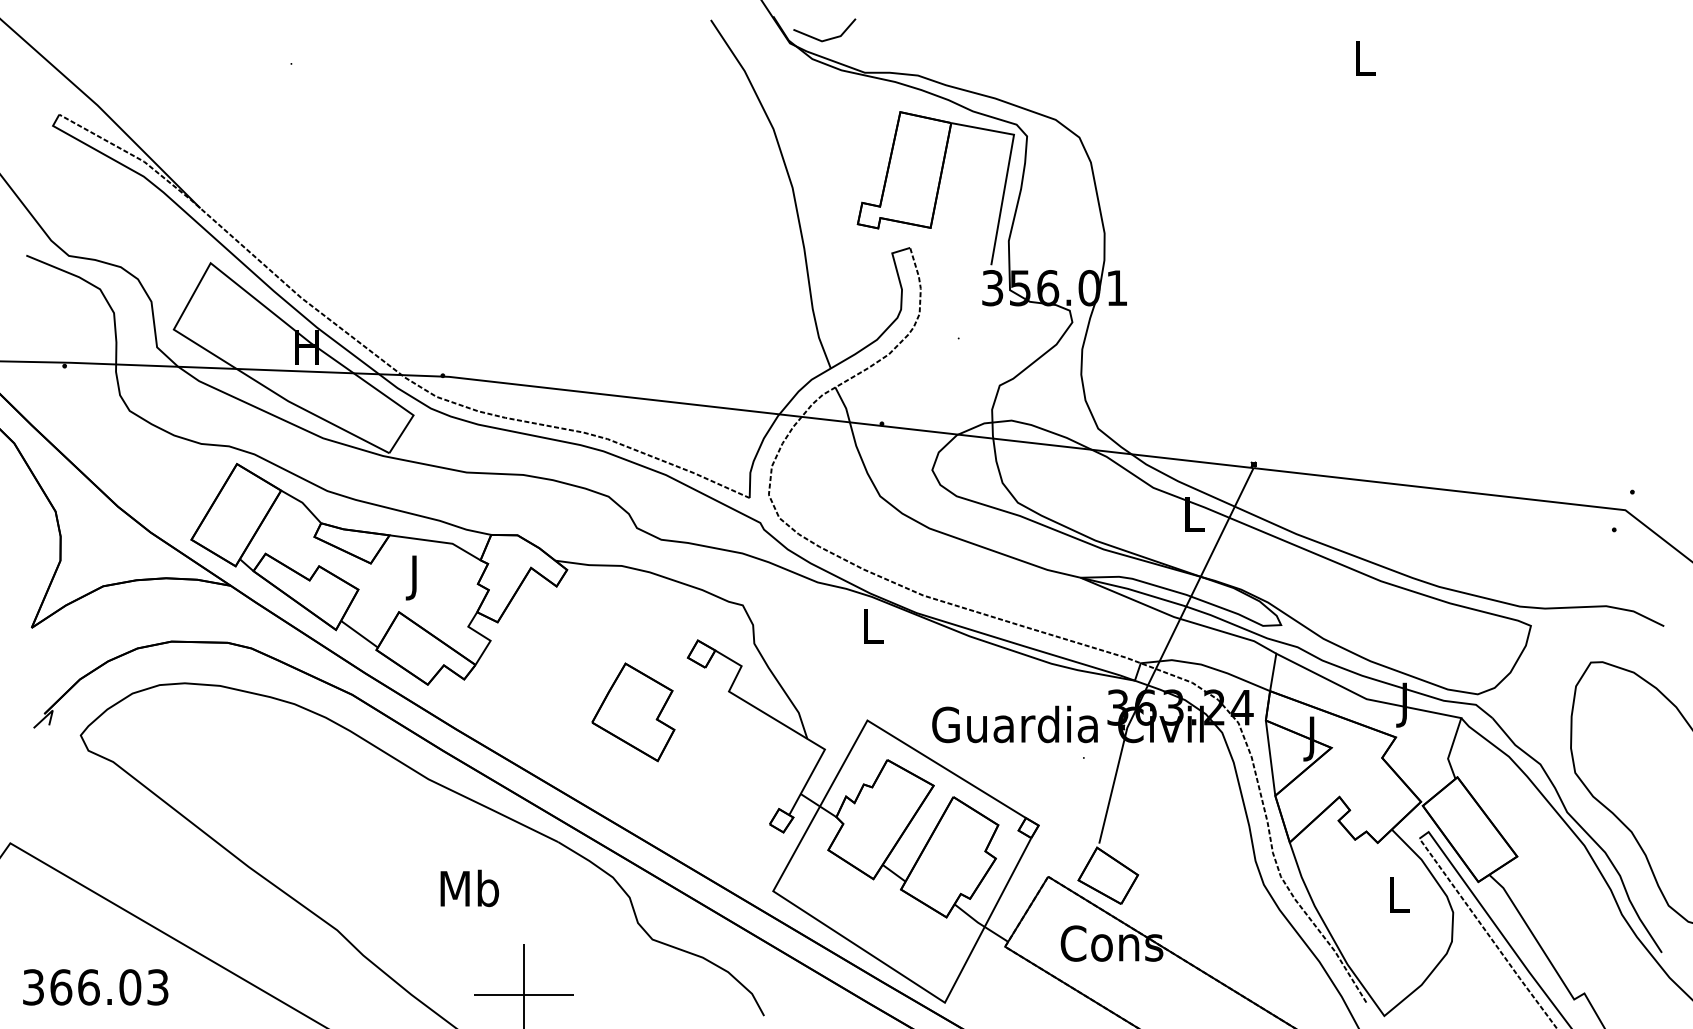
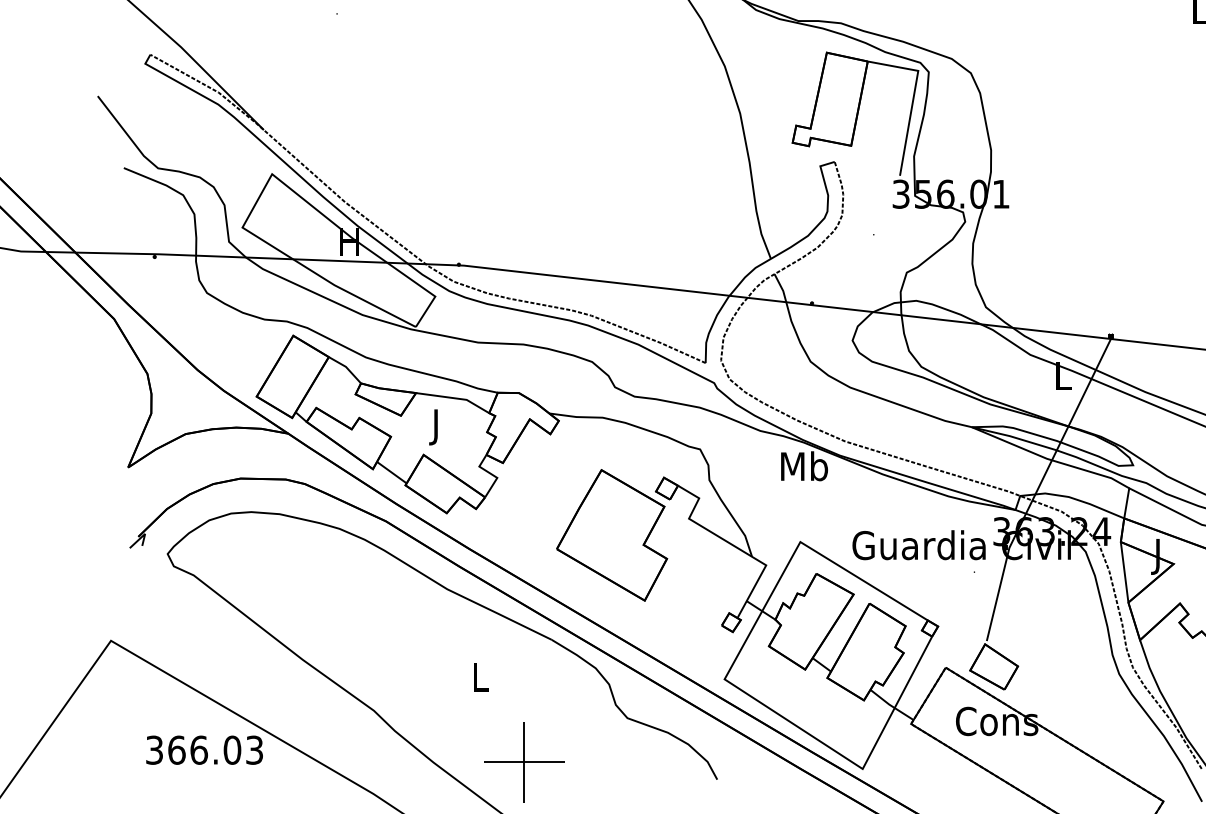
text: (872, 625) -> (804, 465), L -> Mb
part: (633, 712) -> (612, 535), size x1.67
text: (469, 888) -> (480, 677), Mb -> L
text: (95, 987) -> (204, 750), moved

